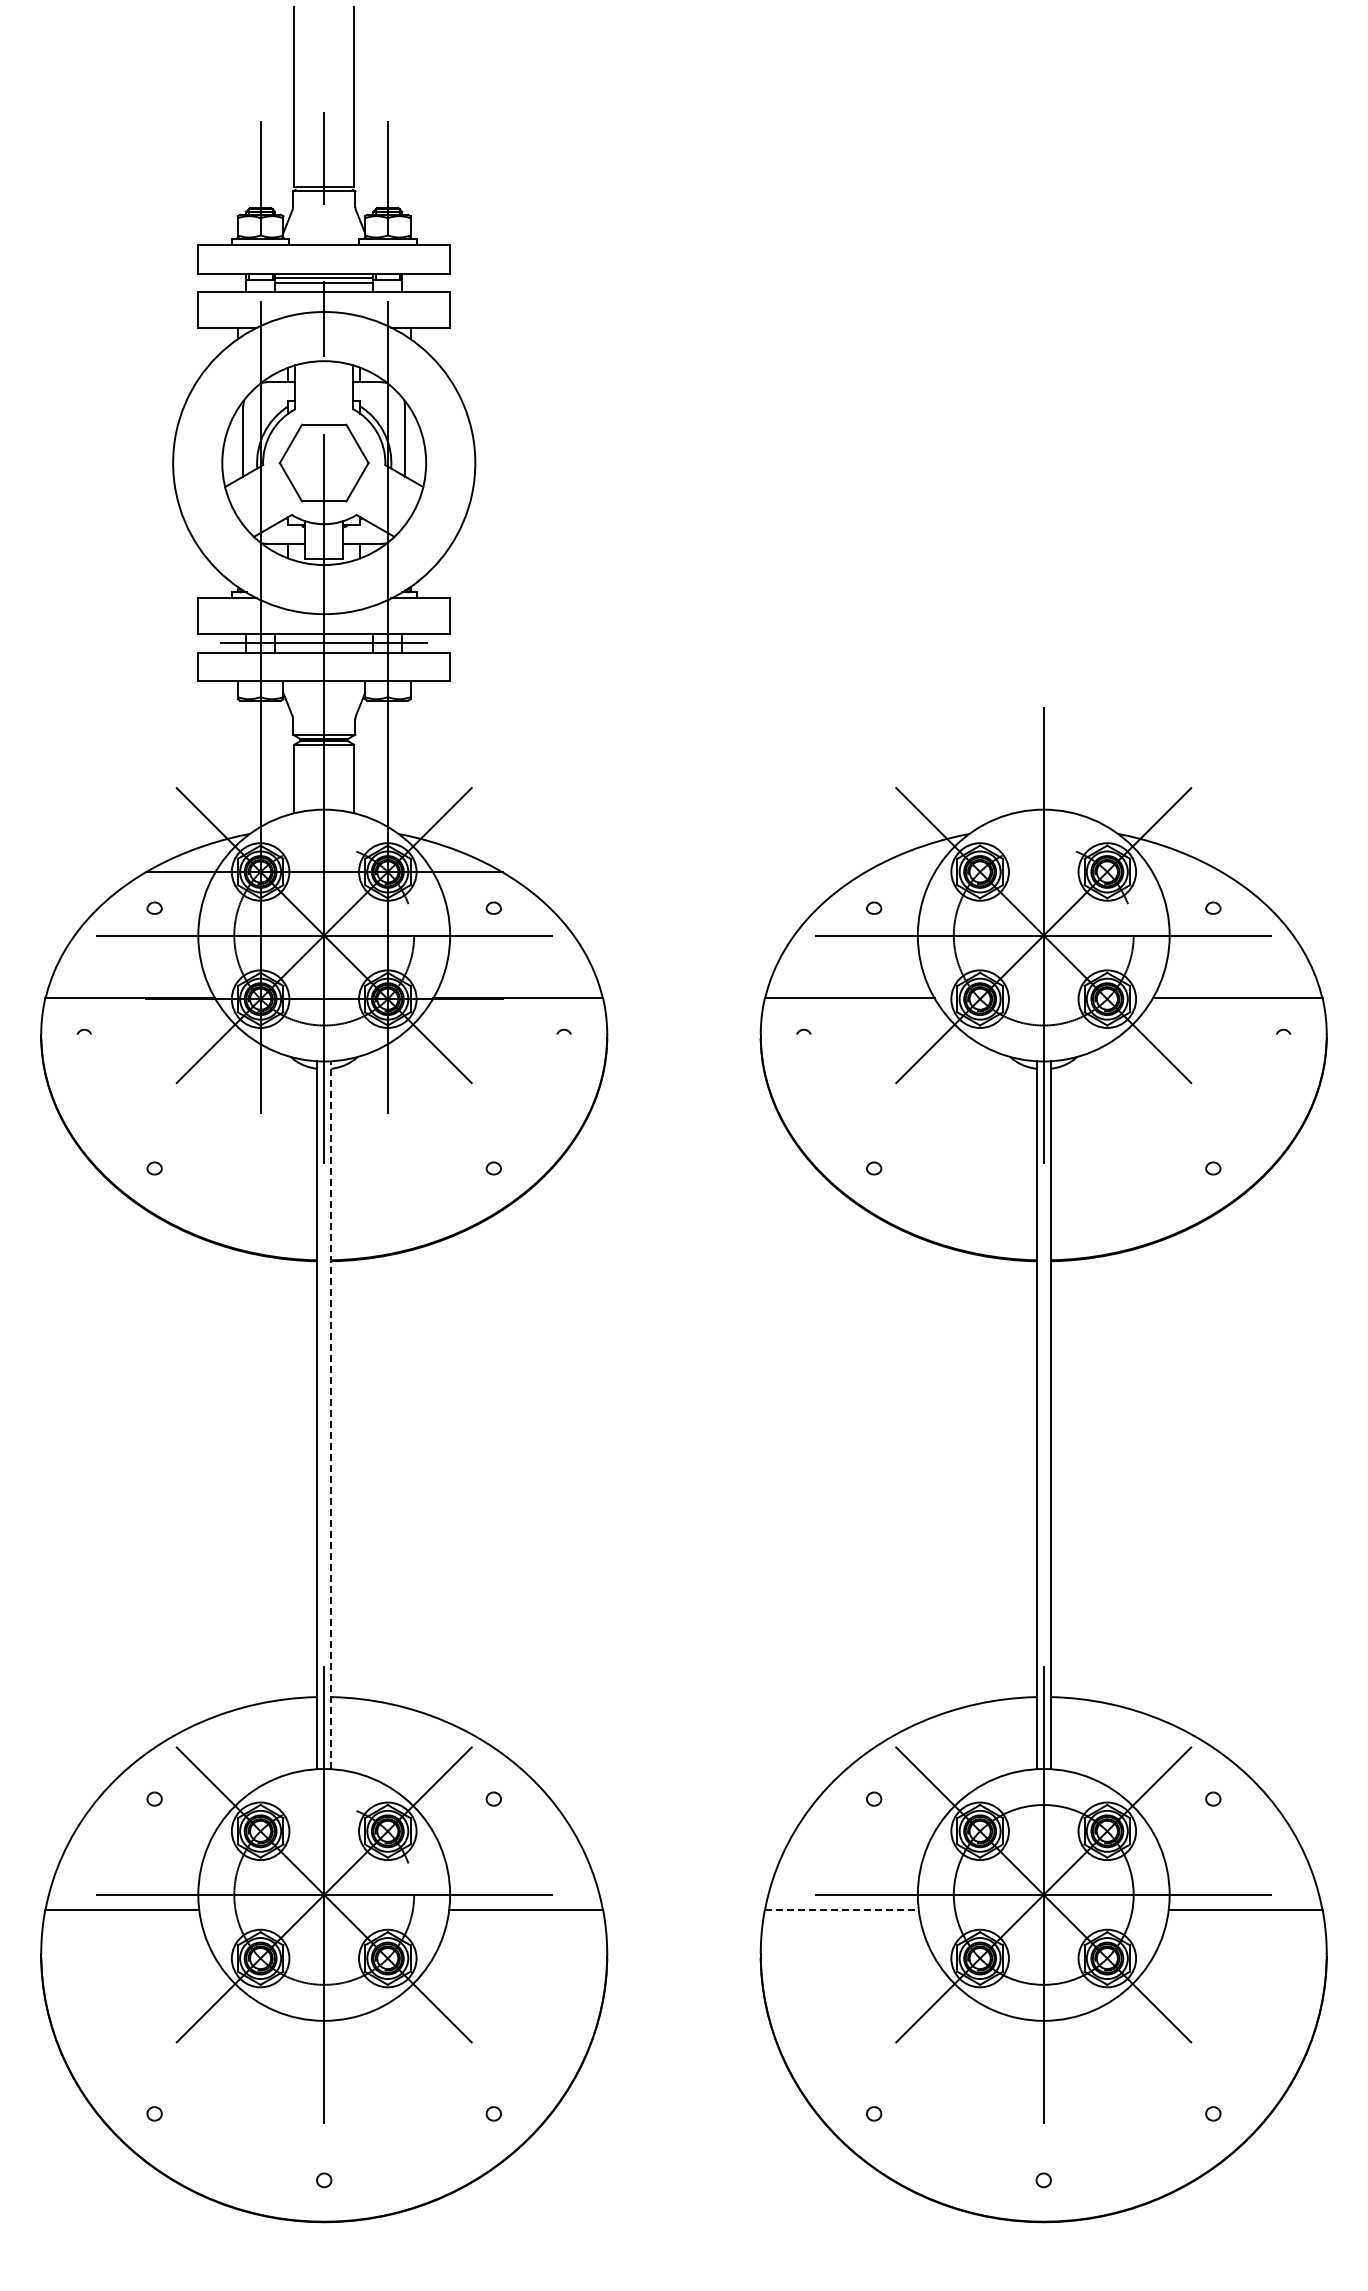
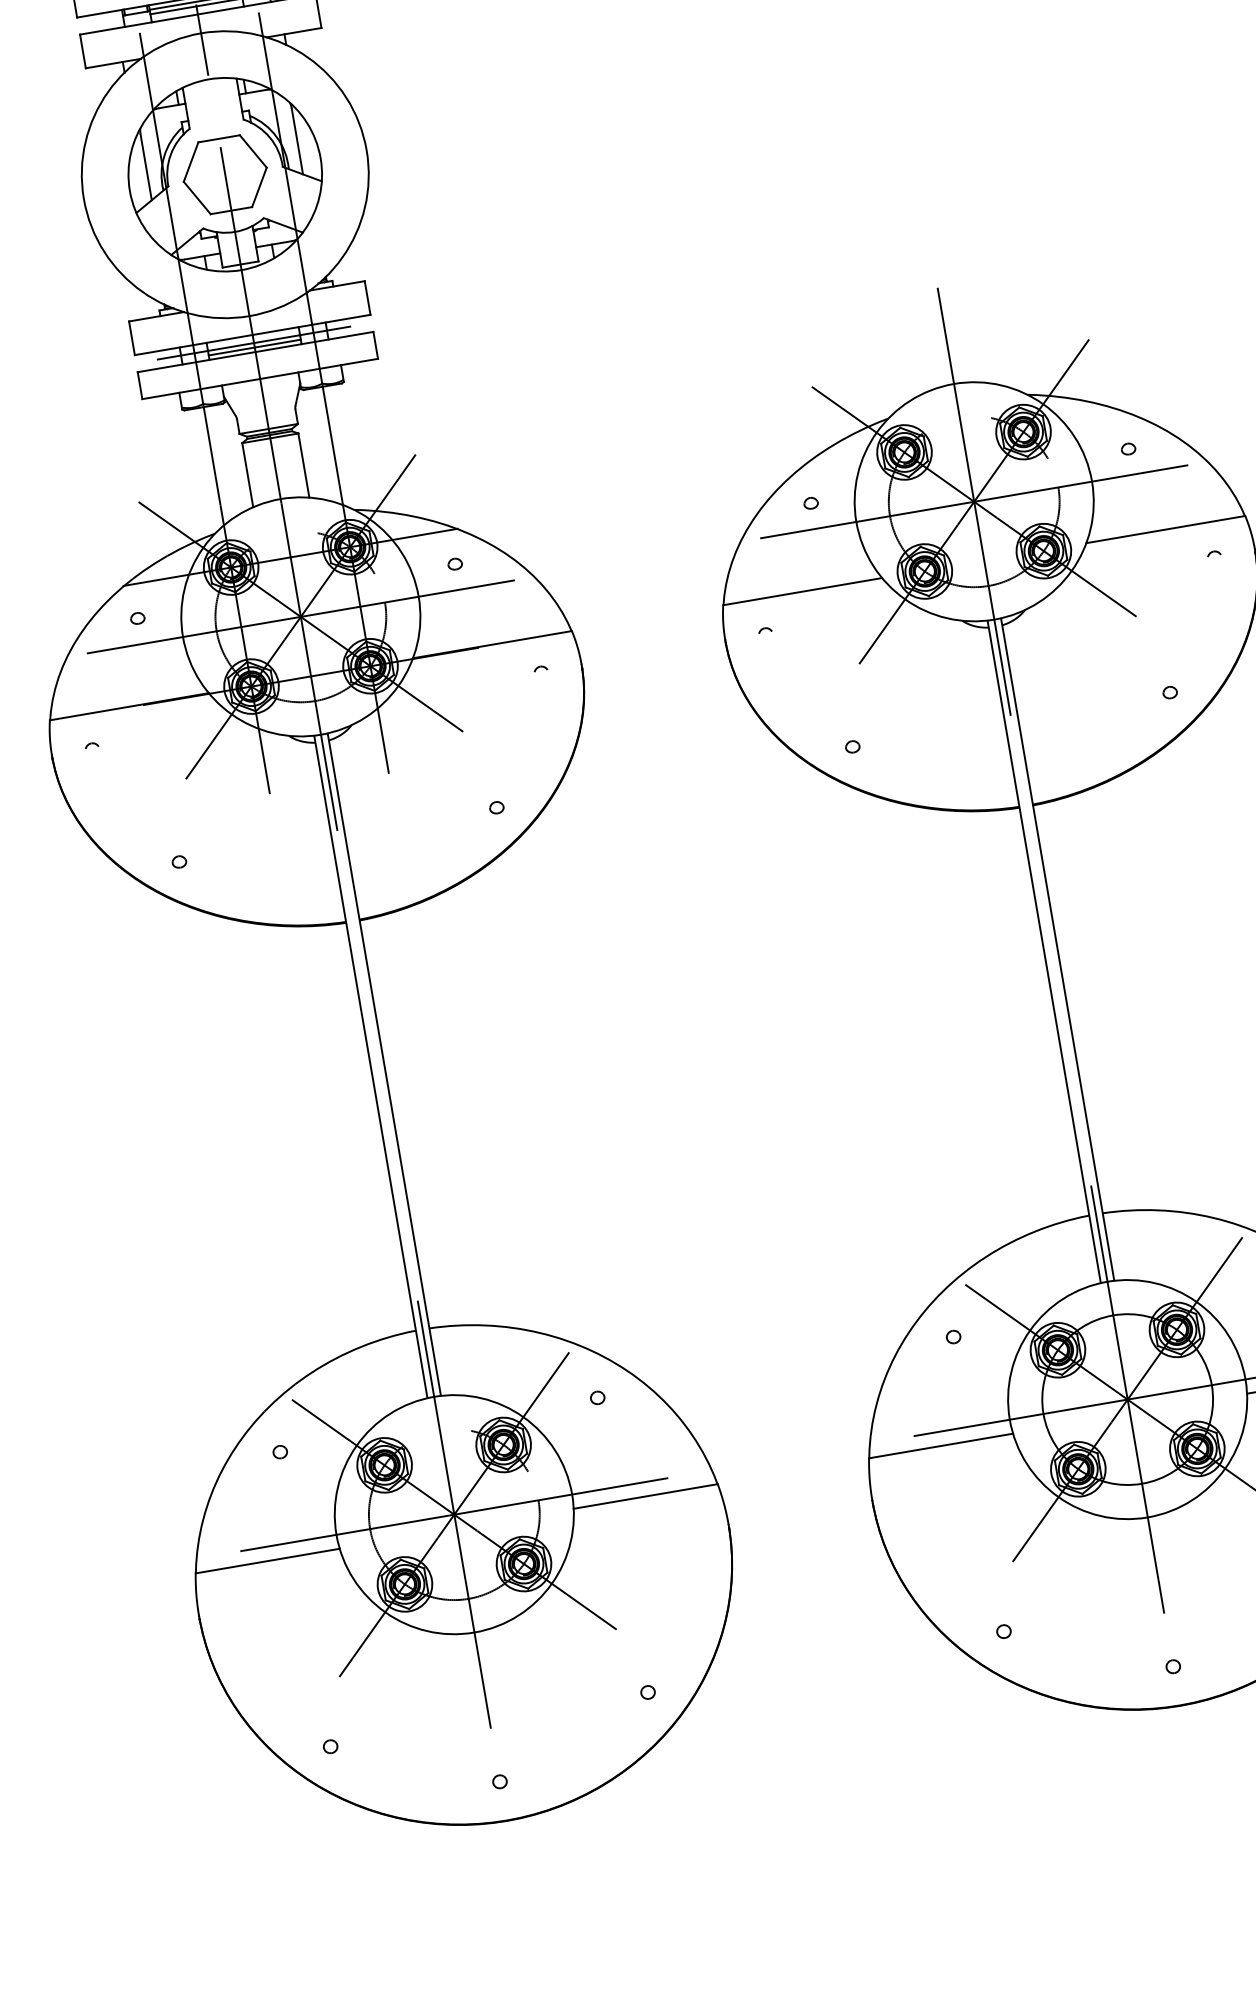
line: (324, 647) -> (255, 347), added
line: (331, 1415) -> (384, 1064), dashed -> solid
line: (841, 1910) -> (940, 1446), dashed -> solid

